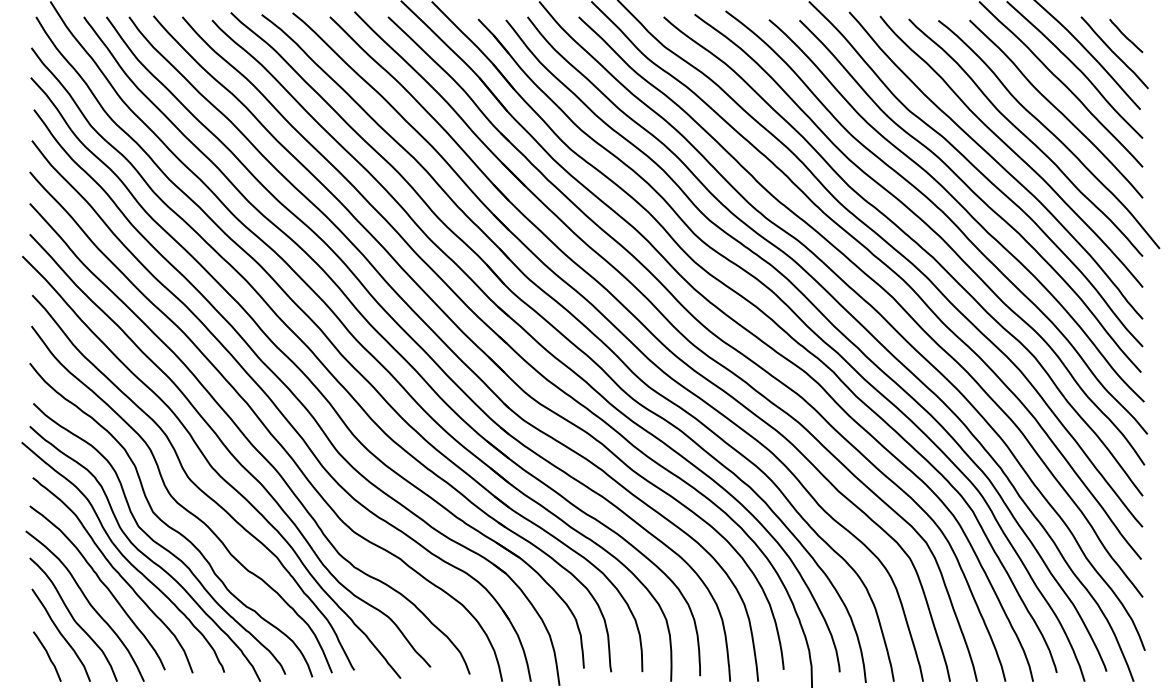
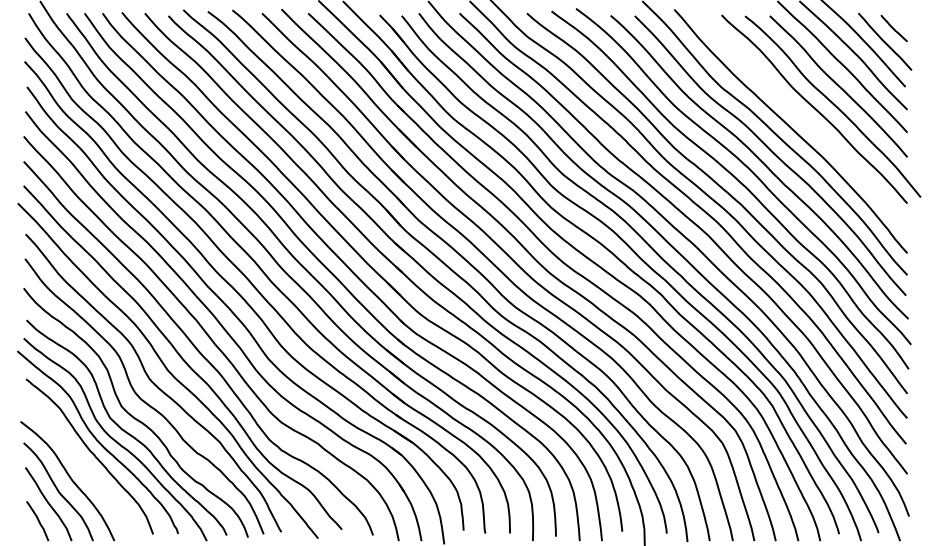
curve: (1010, 150) -> (802, 119), removed
curve: (101, 582) -> (80, 462), removed

